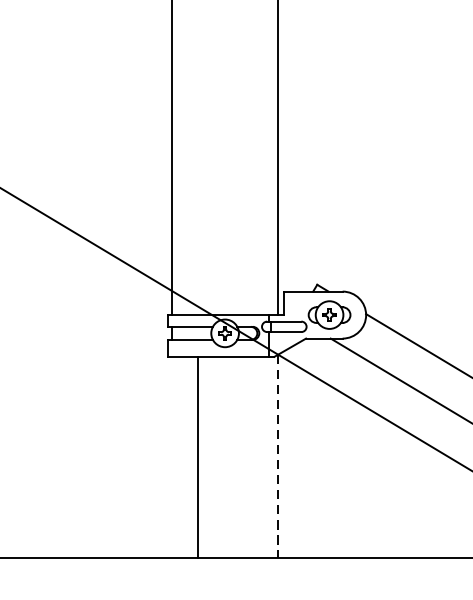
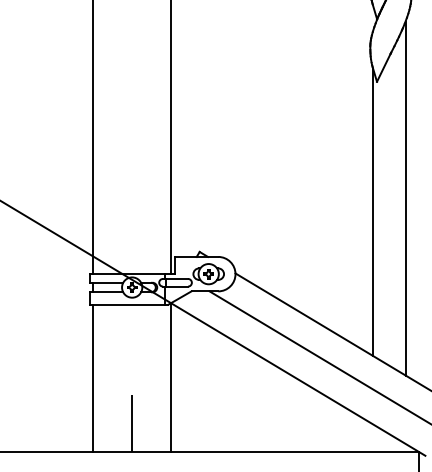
line: (198, 457) -> (93, 378), moved
line: (277, 457) -> (170, 378), dashed -> solid
line: (225, 518) -> (132, 423), added

